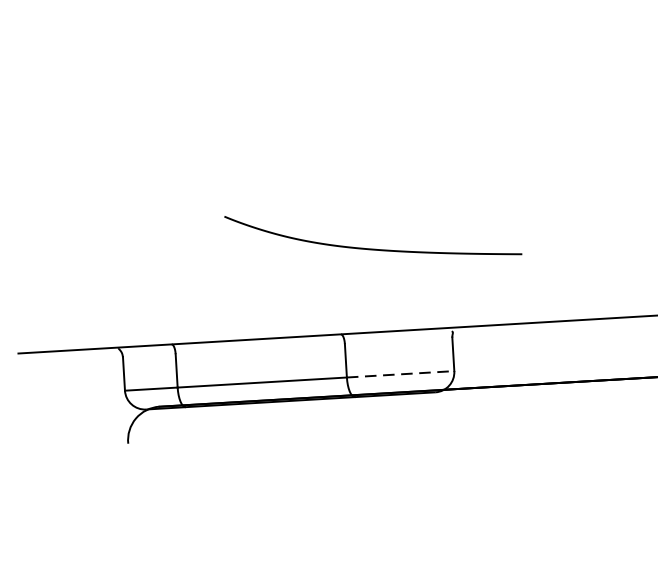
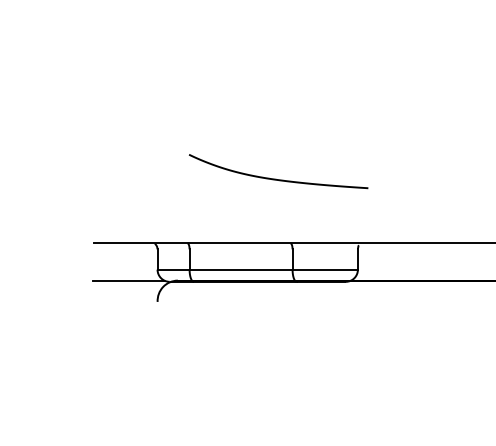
curve: (370, 247) -> (276, 178), moved
line: (401, 374) -> (325, 269), dashed -> solid
line: (78, 411) -> (128, 280), added

